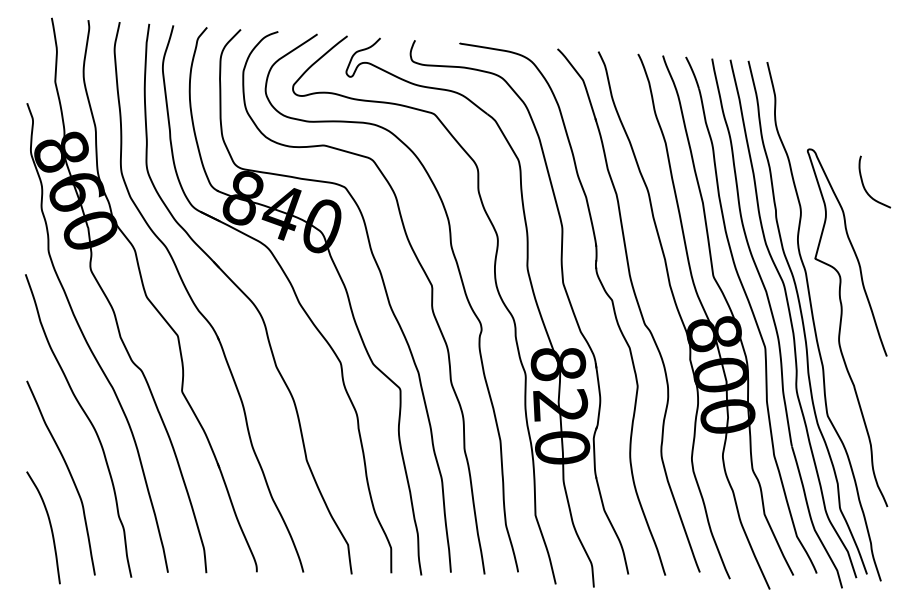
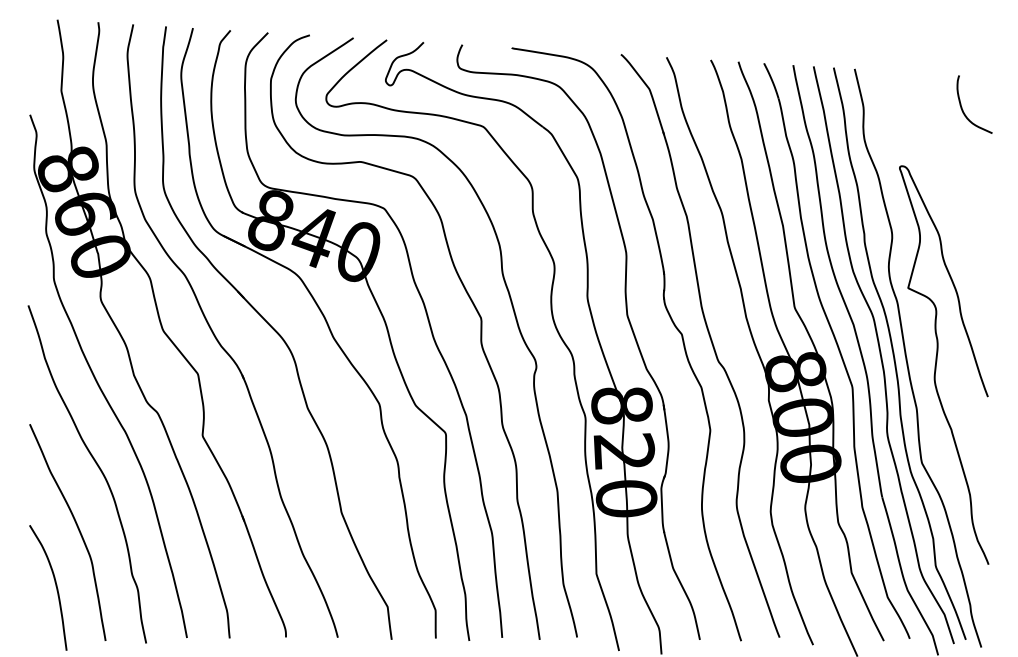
curve: (864, 185) -> (963, 108), moved

